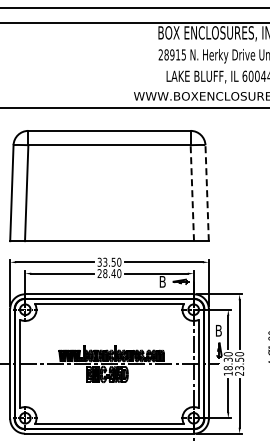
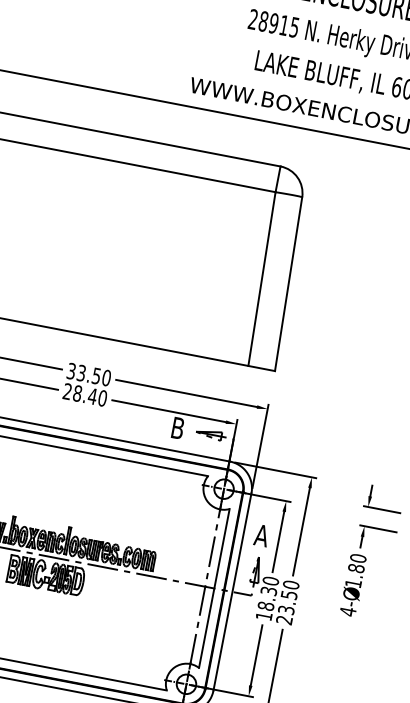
line: (192, 192) -> (262, 277), dashed -> solid
line: (207, 192) -> (289, 283), dashed -> solid
text: (218, 330) -> (261, 535), B -> A

